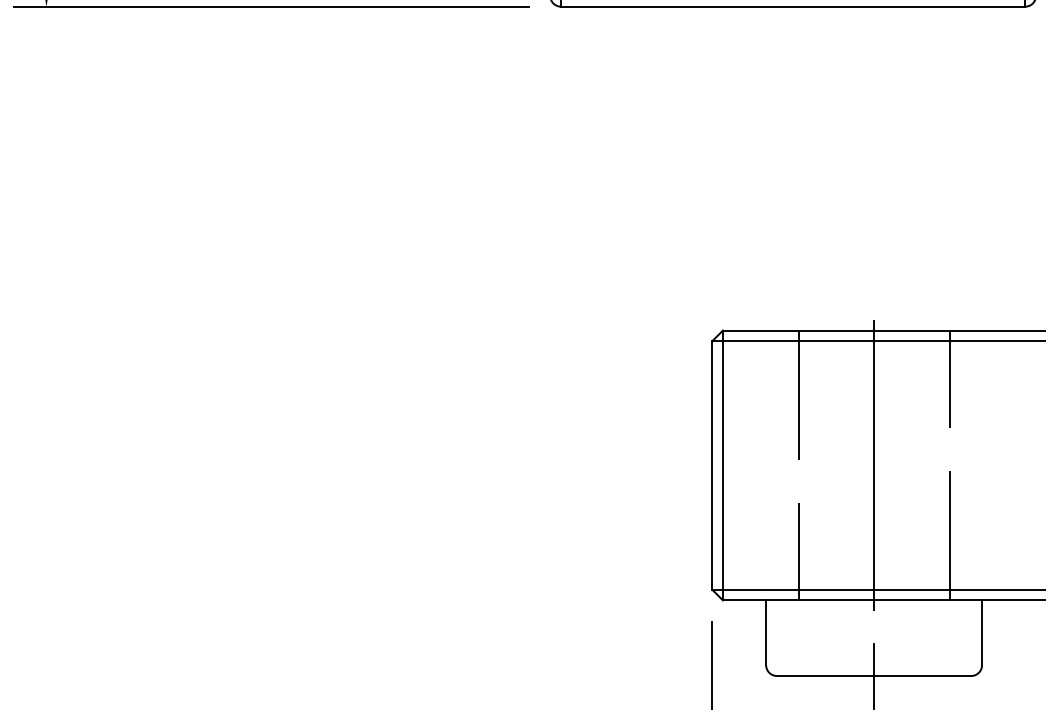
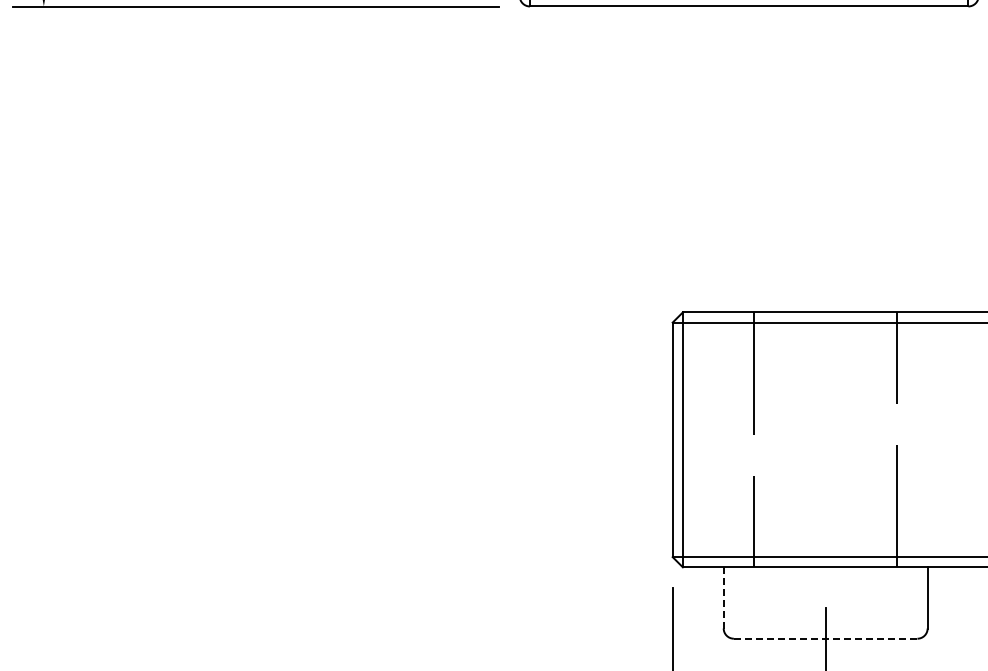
line: (873, 465) -> (825, 439), removed
line: (765, 632) -> (723, 597), solid -> dashed
line: (873, 675) -> (825, 638), solid -> dashed

